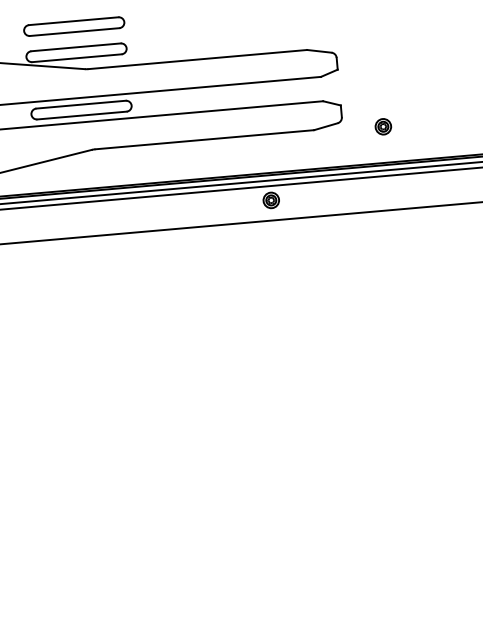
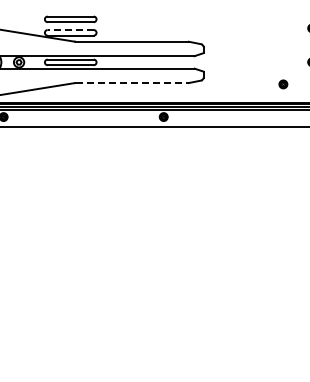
line: (75, 48) -> (70, 30), solid -> dashed
part: (383, 126) -> (224, 84), removed
line: (204, 140) -> (132, 83), solid -> dashed

